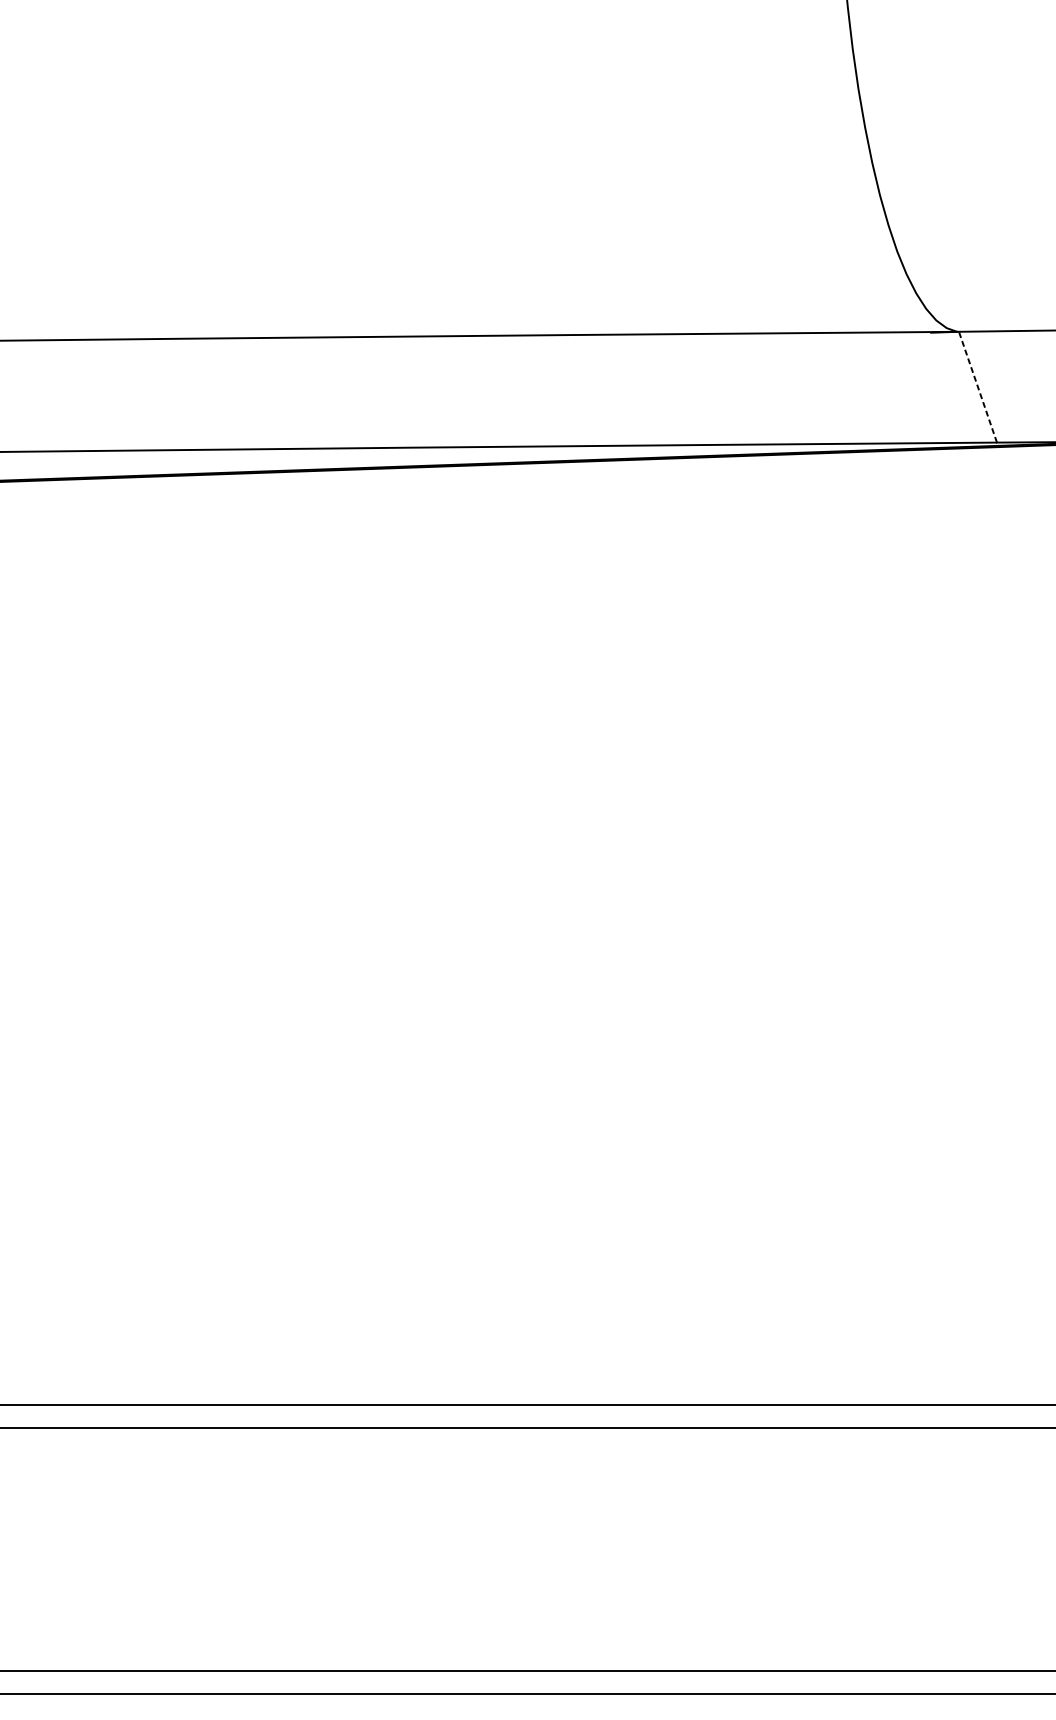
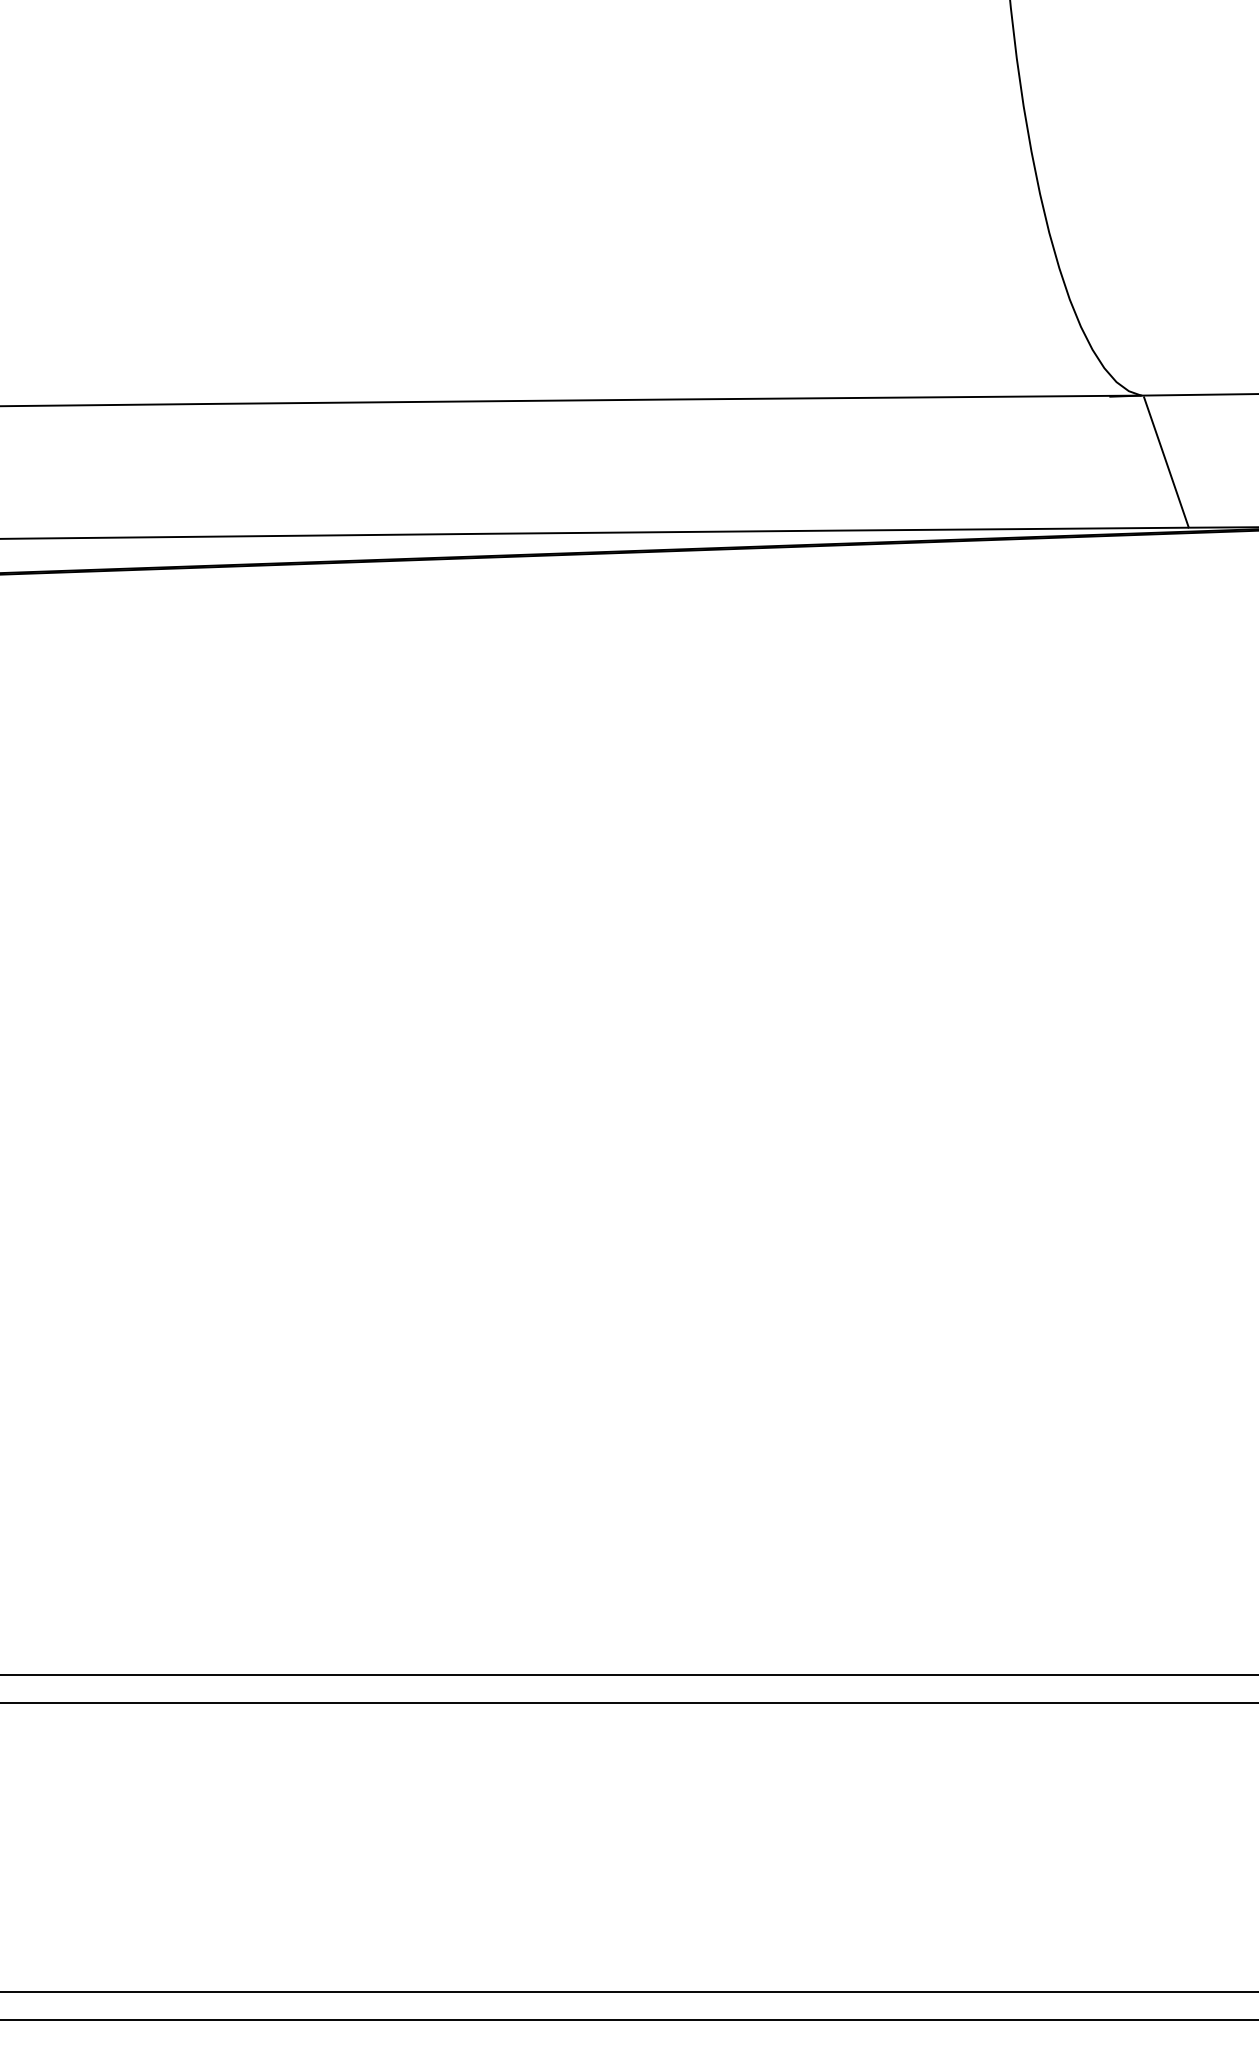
line: (977, 386) -> (1165, 460), dashed -> solid

